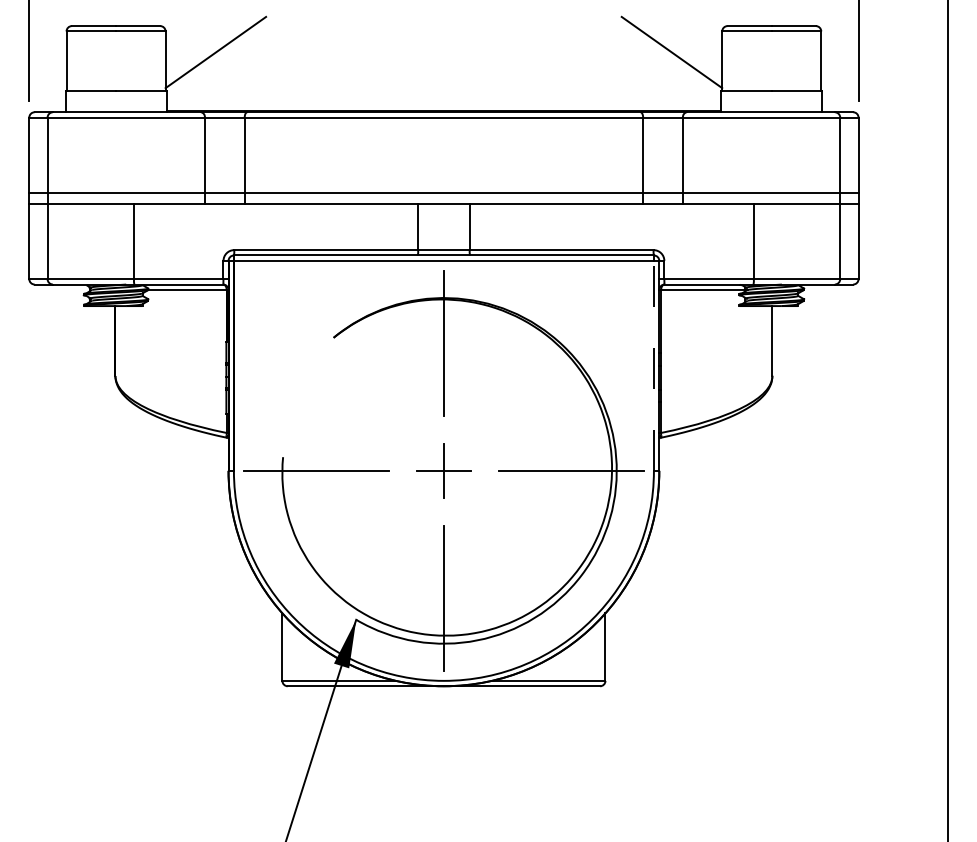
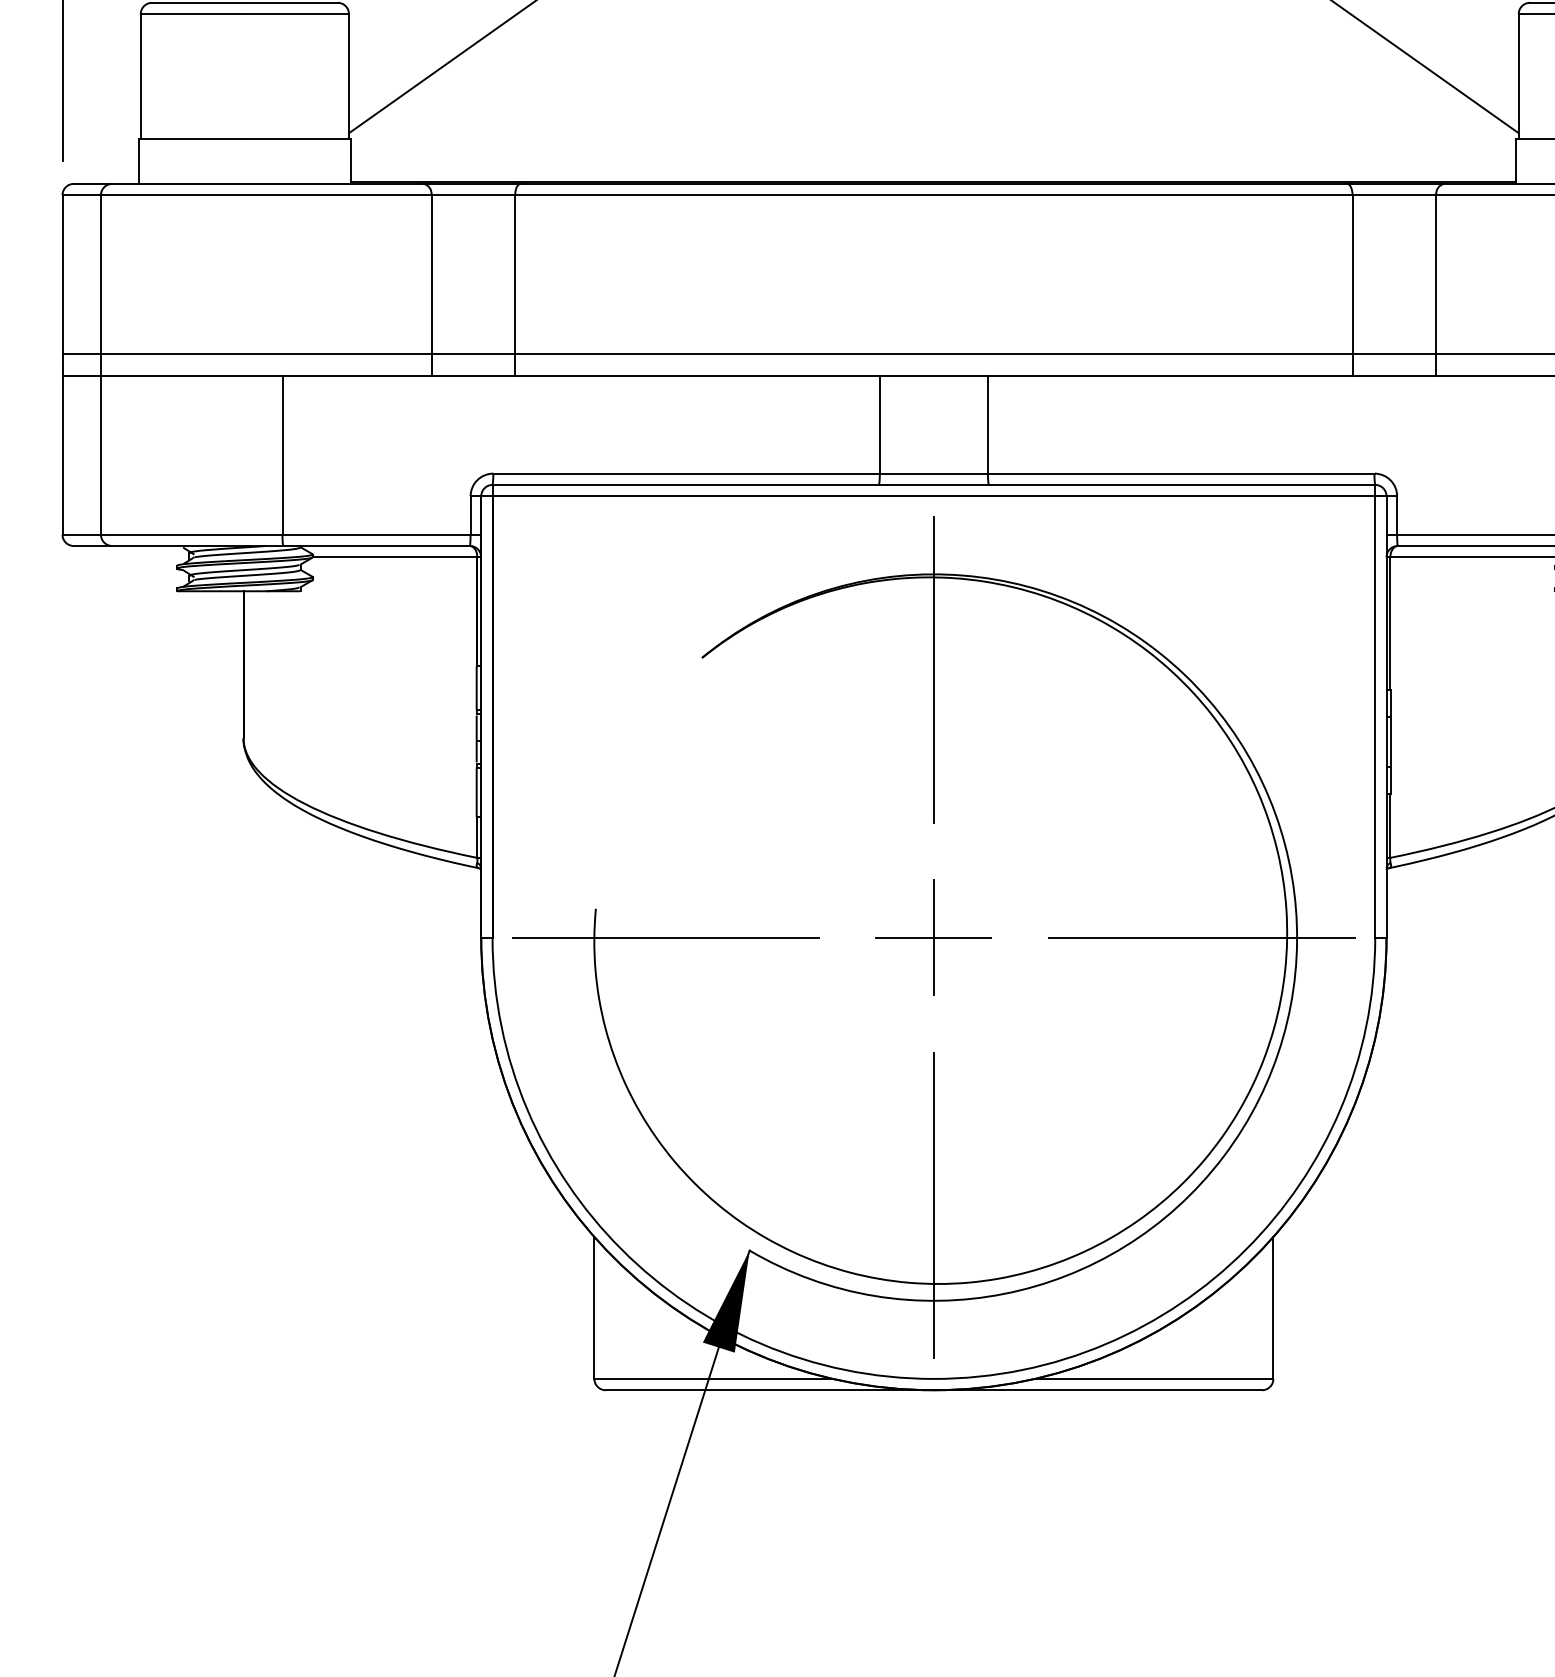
line: (653, 365) -> (1374, 716), dashed -> solid

